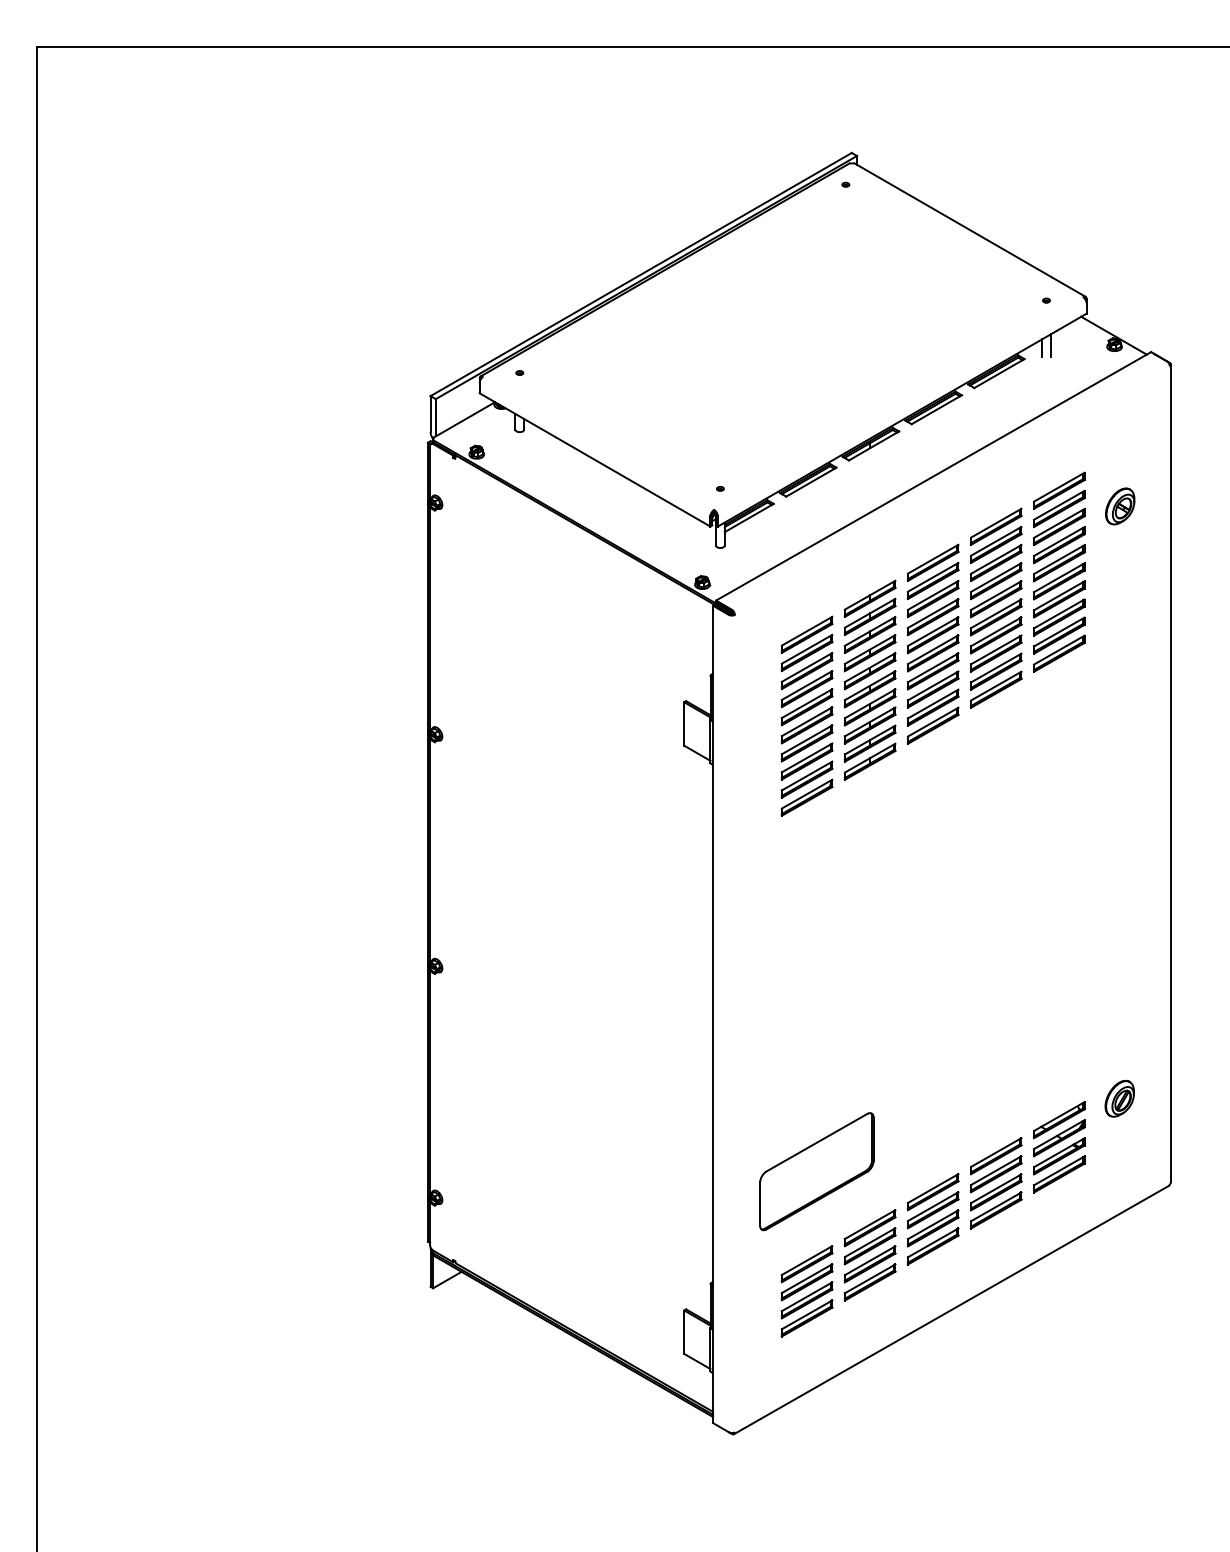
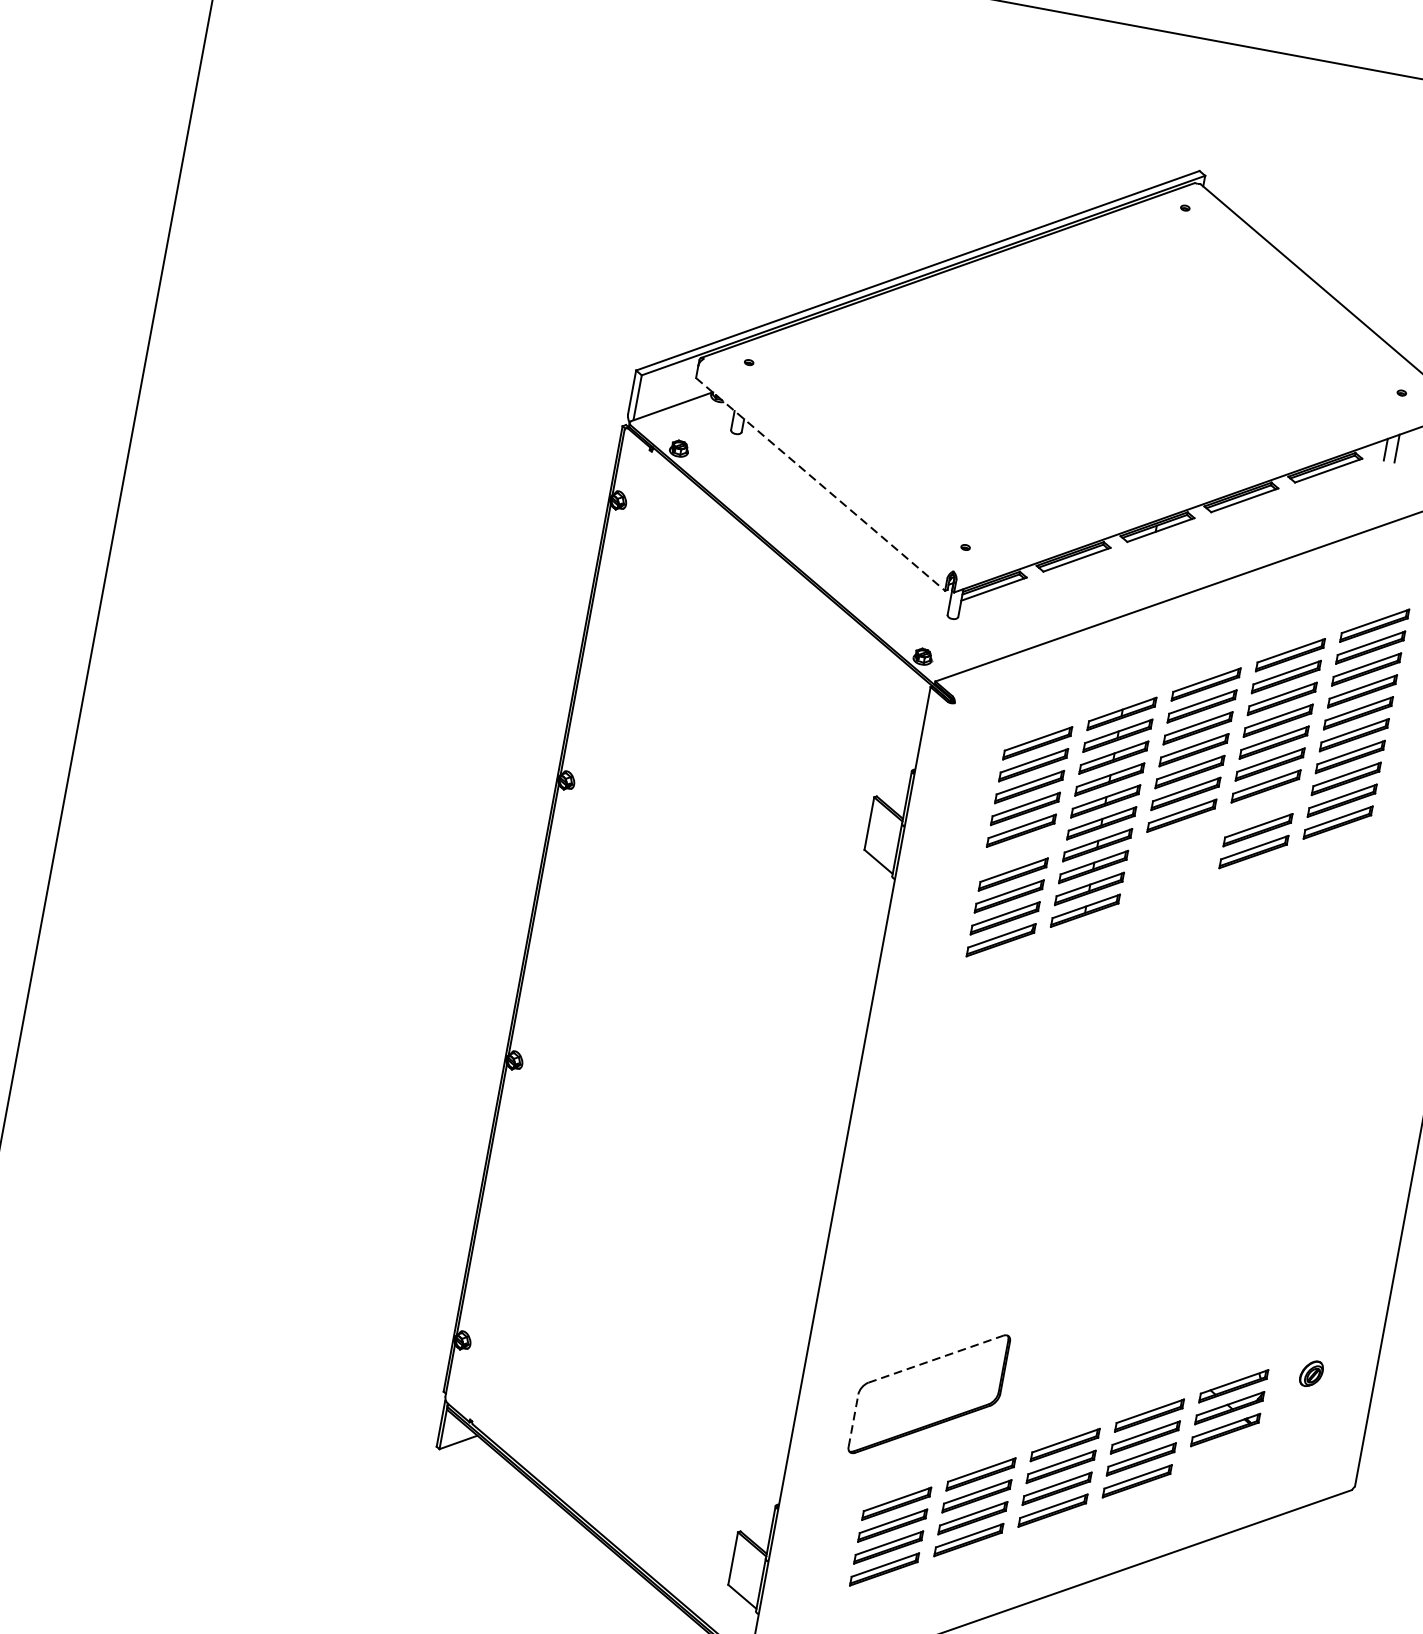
line: (595, 460) -> (821, 485), solid -> dashed
part: (996, 653) -> (1262, 808), removed
part: (932, 707) -> (1172, 859), removed
part: (806, 725) -> (1016, 852), removed
part: (1119, 1098) -> (1311, 1373), size x0.6
line: (817, 1142) -> (936, 1359), solid -> dashed
part: (1059, 1174) -> (1221, 1451), removed
line: (760, 1204) -> (853, 1421), solid -> dashed

